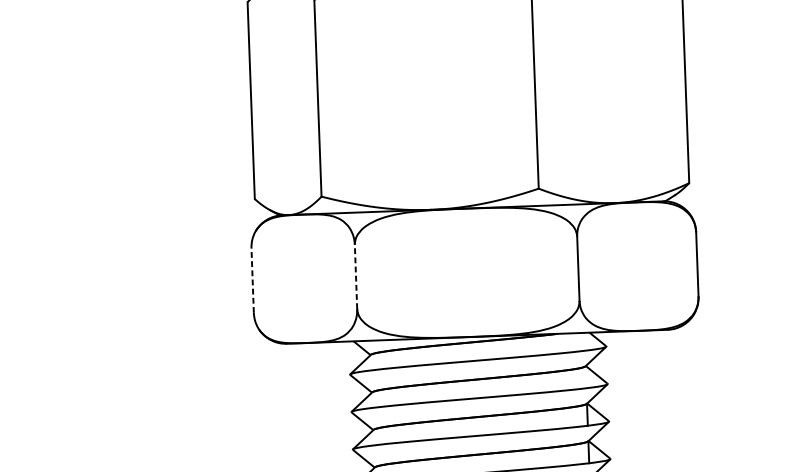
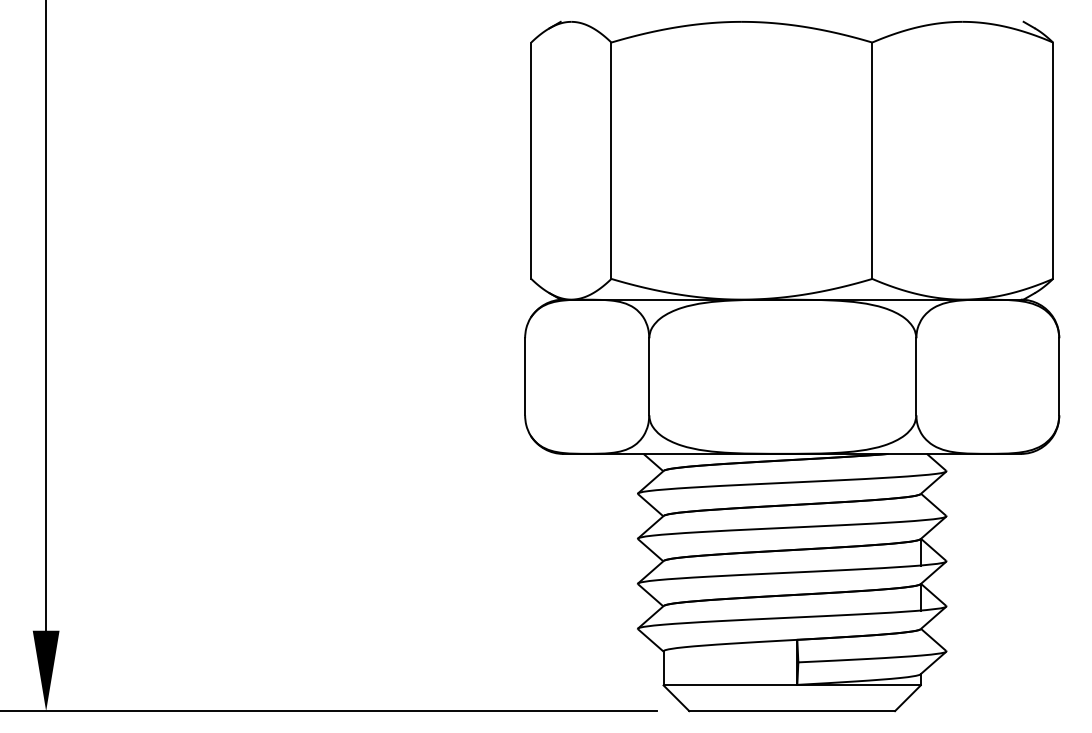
line: (356, 276) -> (649, 376), dashed -> solid
line: (252, 280) -> (525, 376), dashed -> solid

